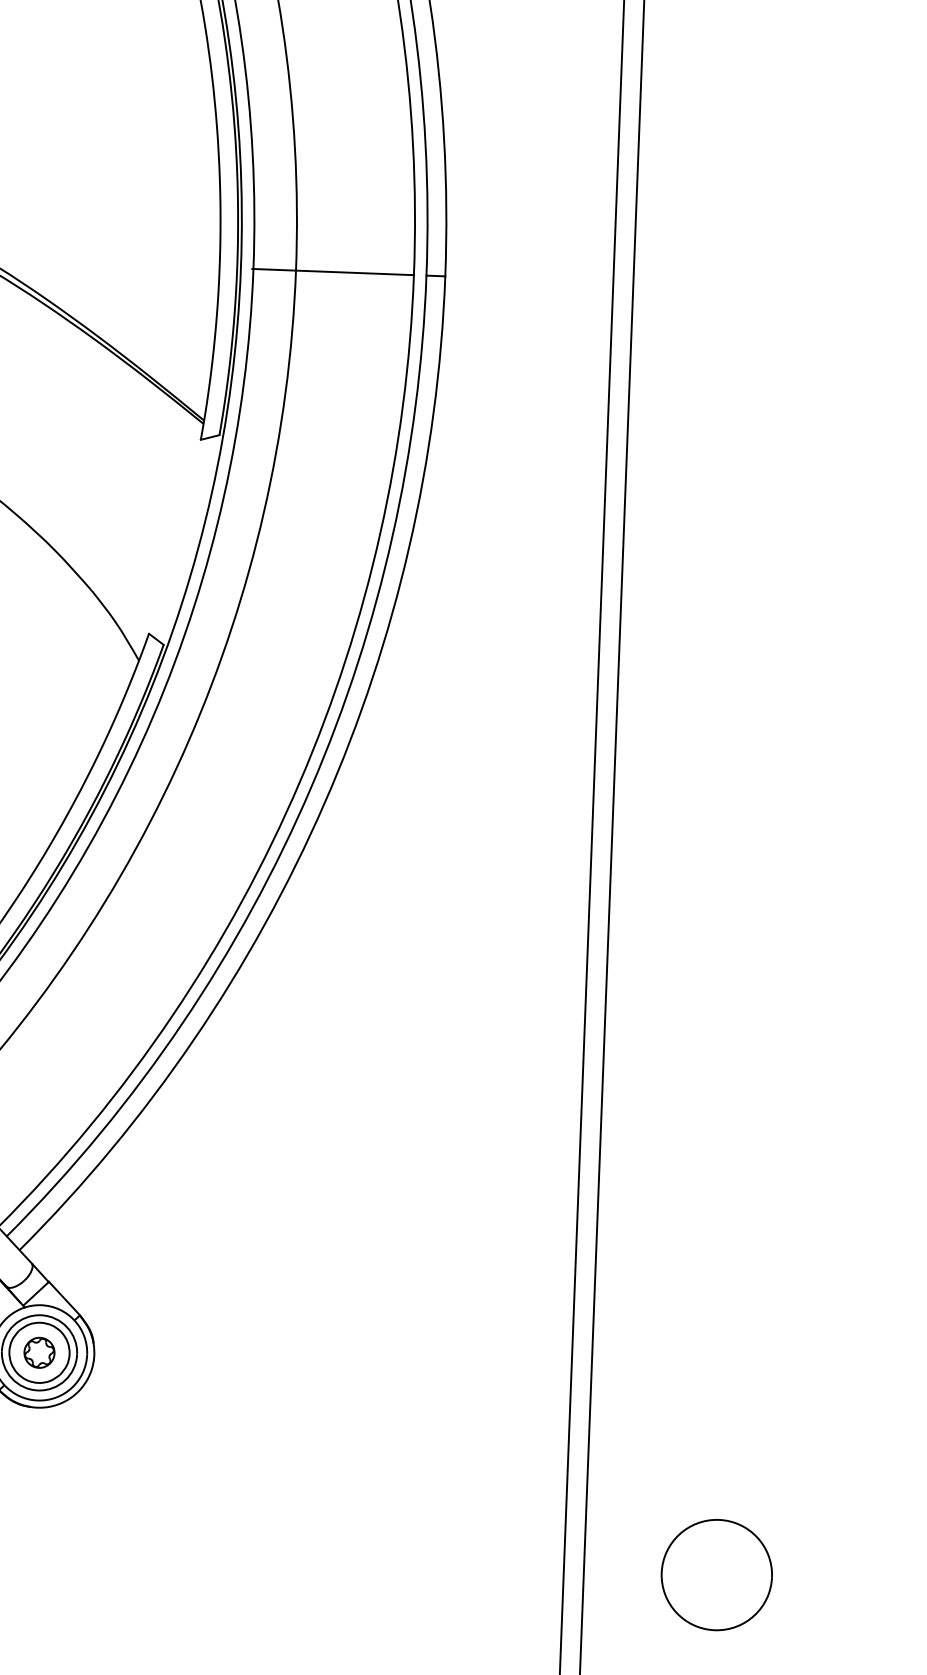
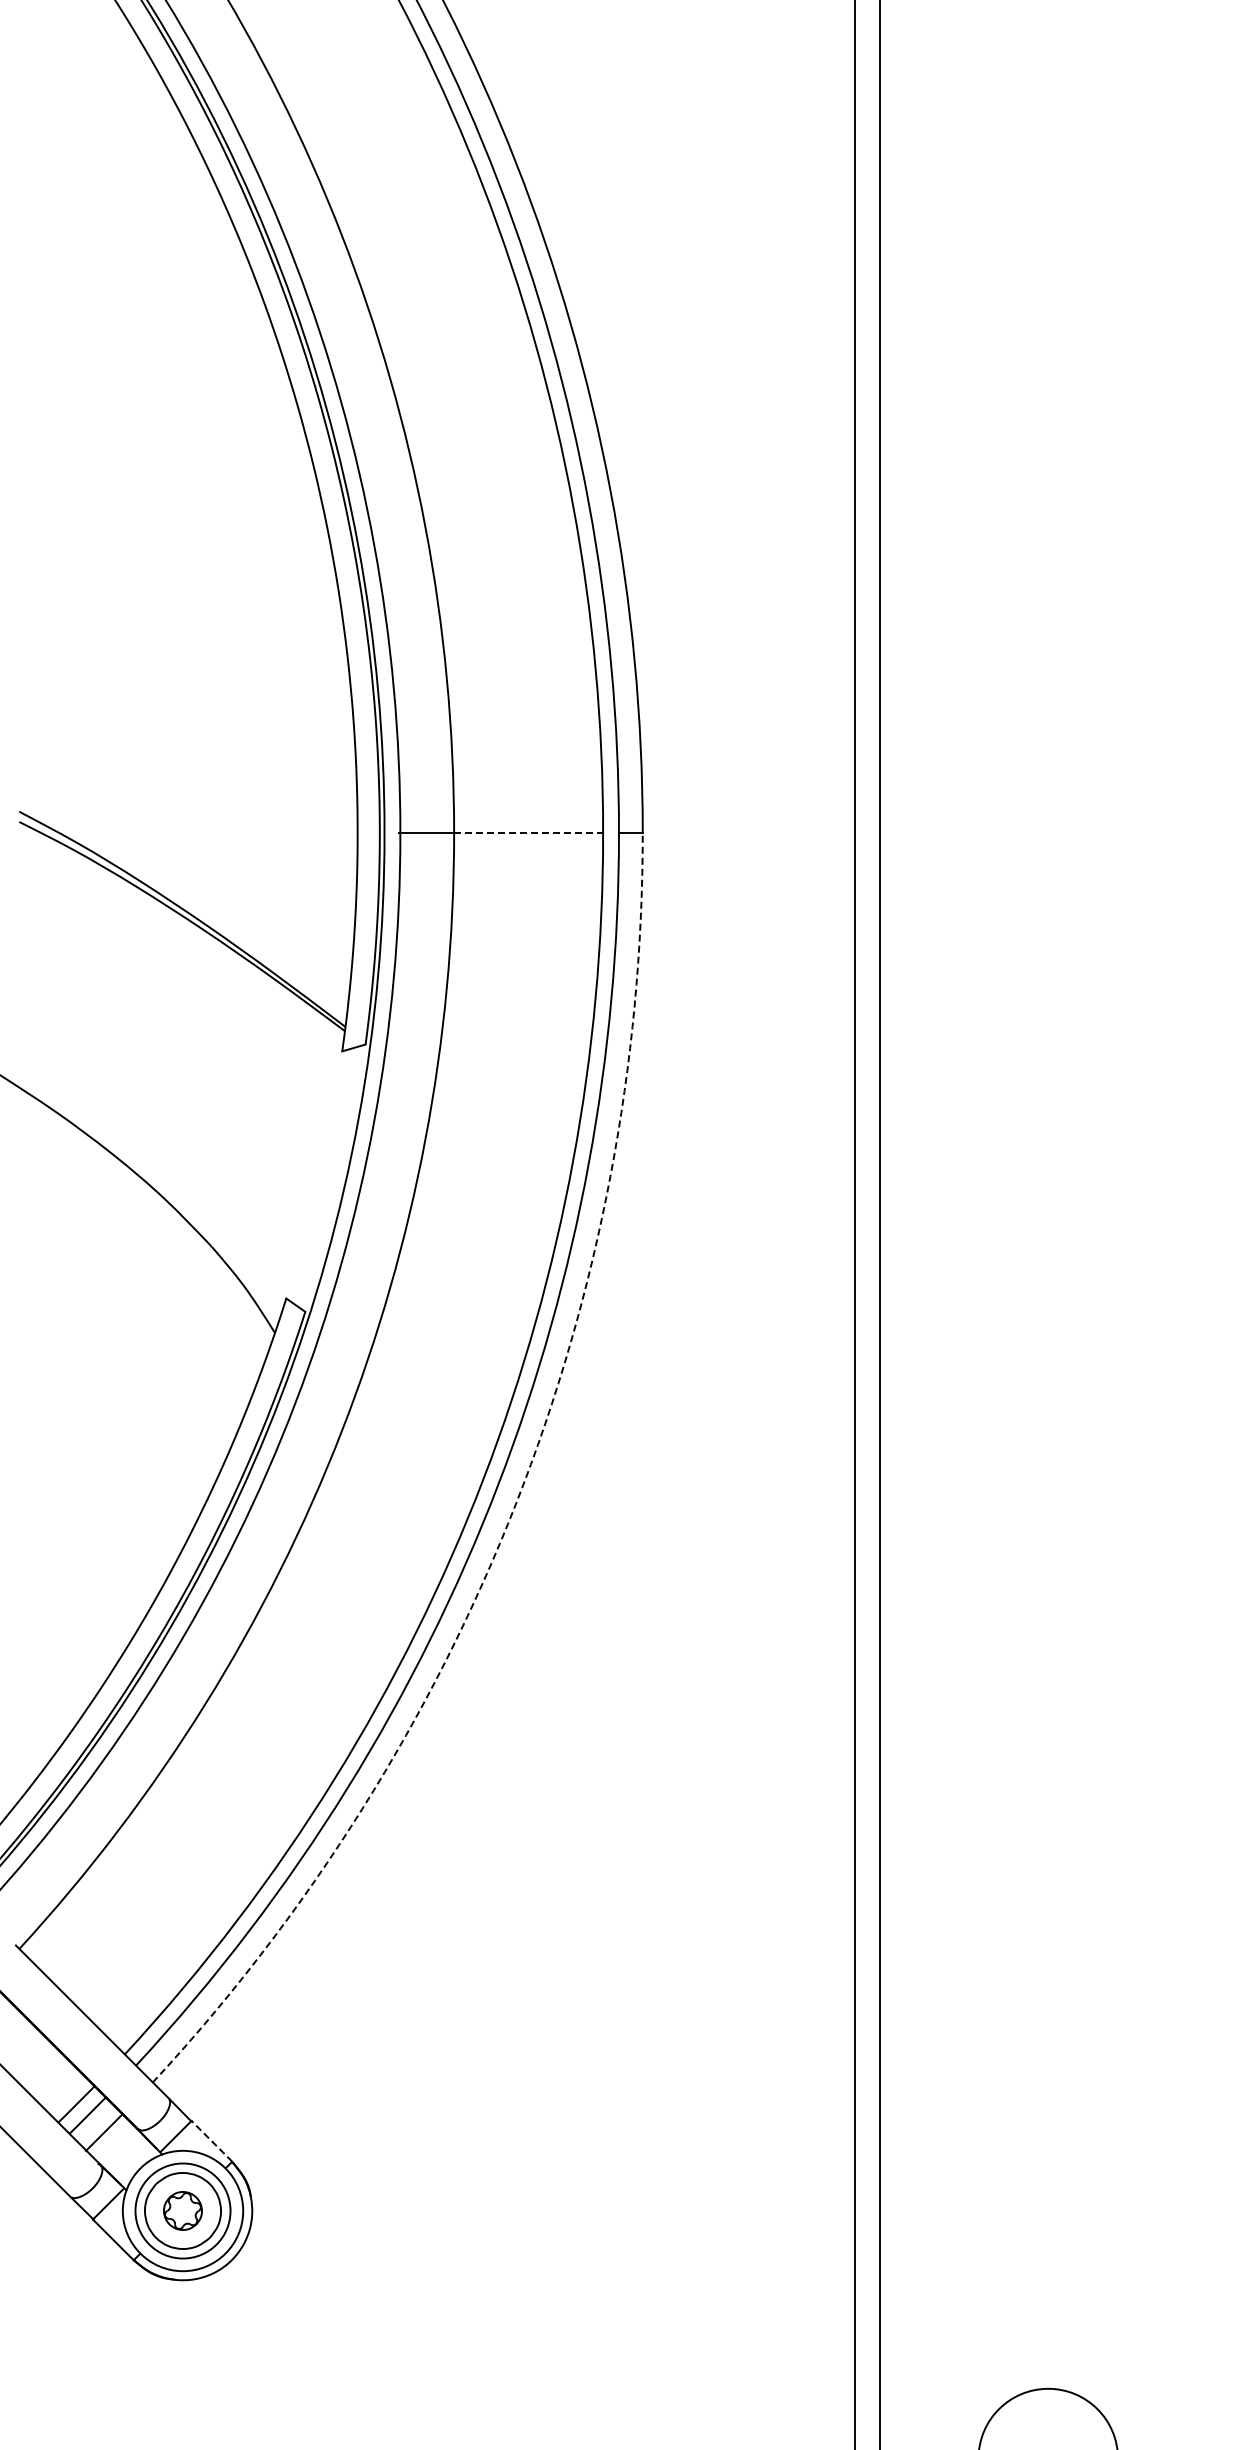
line: (354, 273) -> (528, 833), solid -> dashed
arc: (324, 803) -> (515, 1504), solid -> dashed
line: (64, 1298) -> (211, 2141), solid -> dashed

